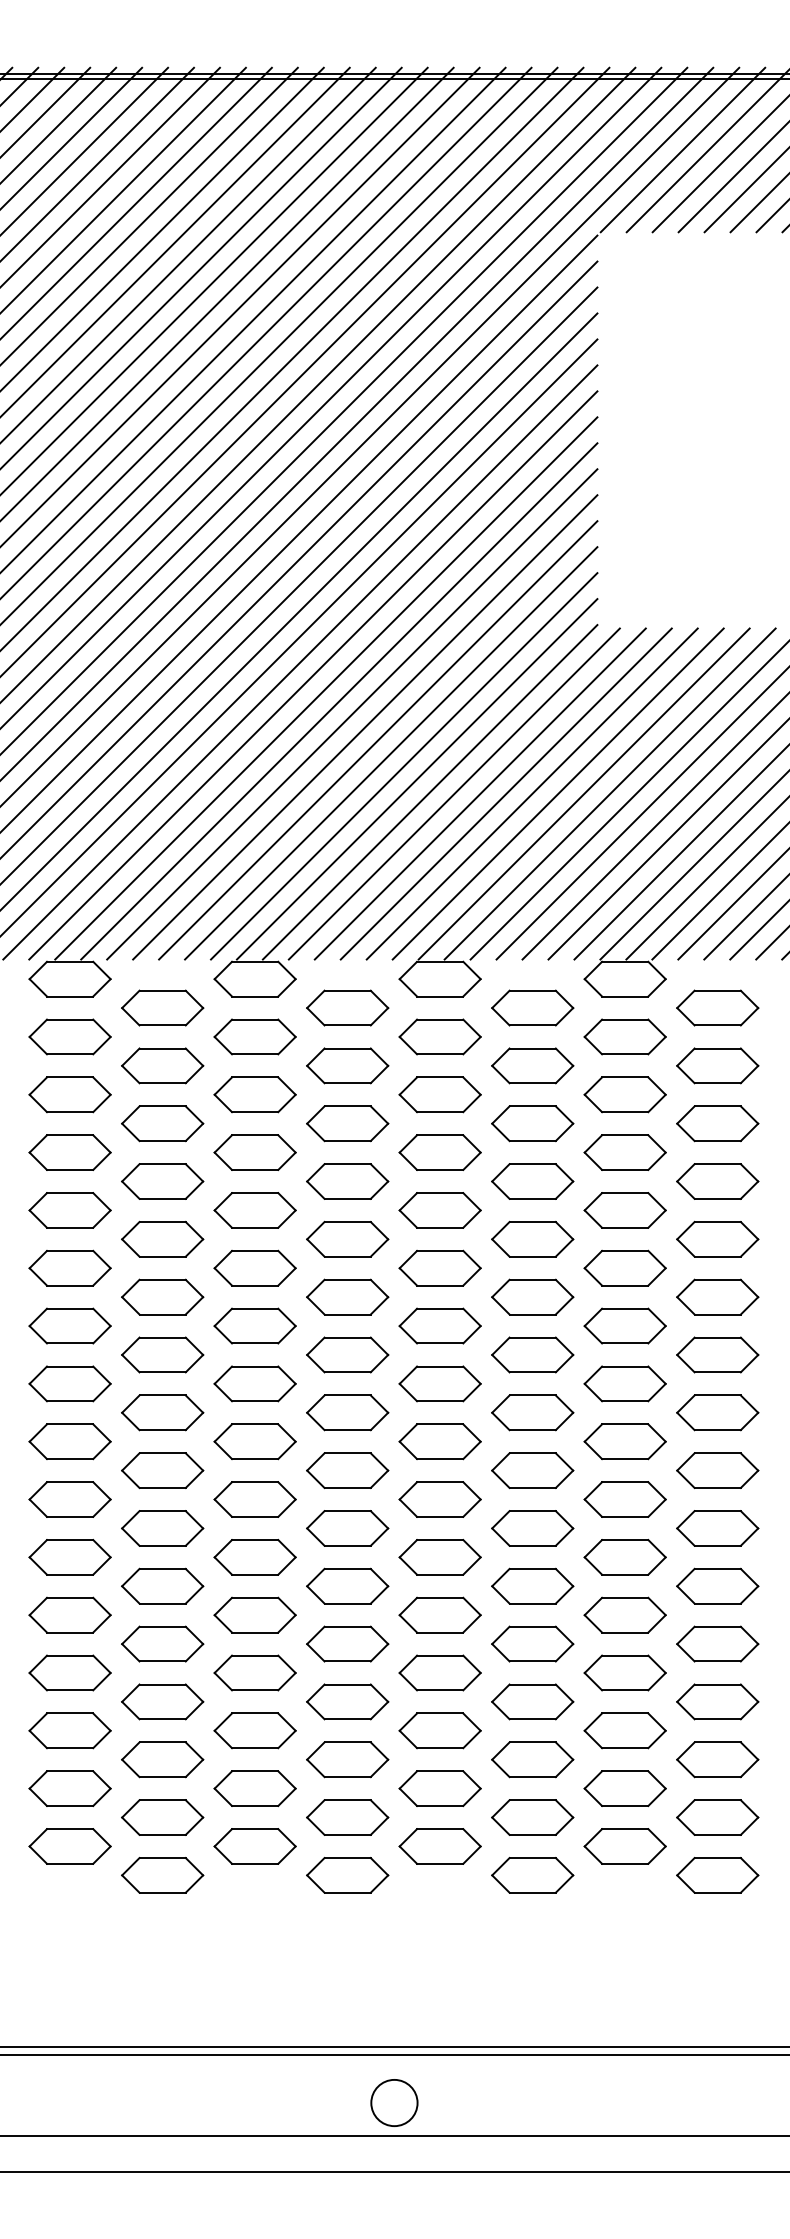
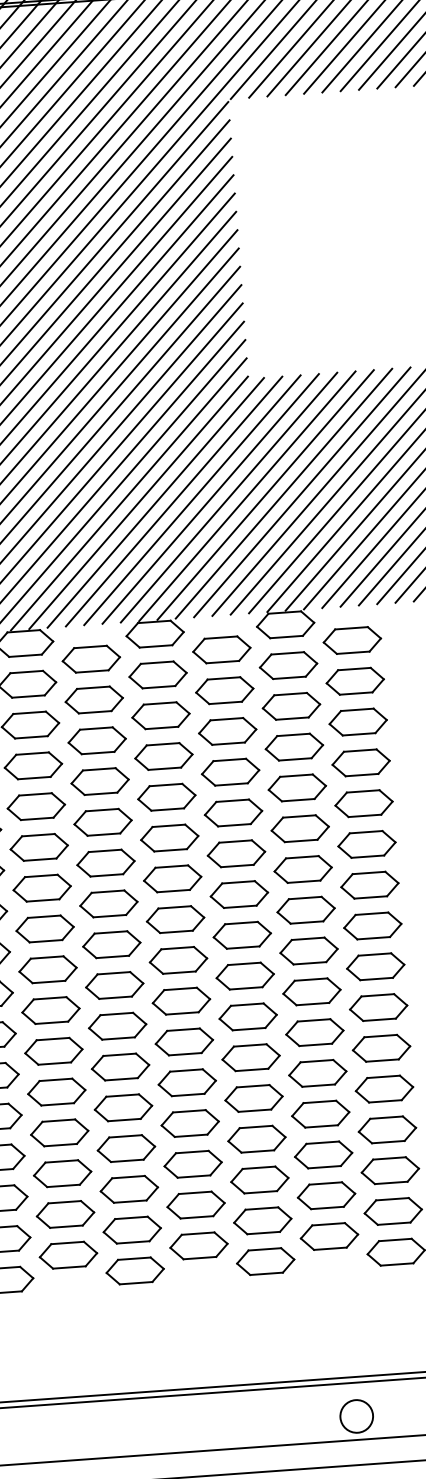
circle: (394, 2102) -> (356, 1416), moved

